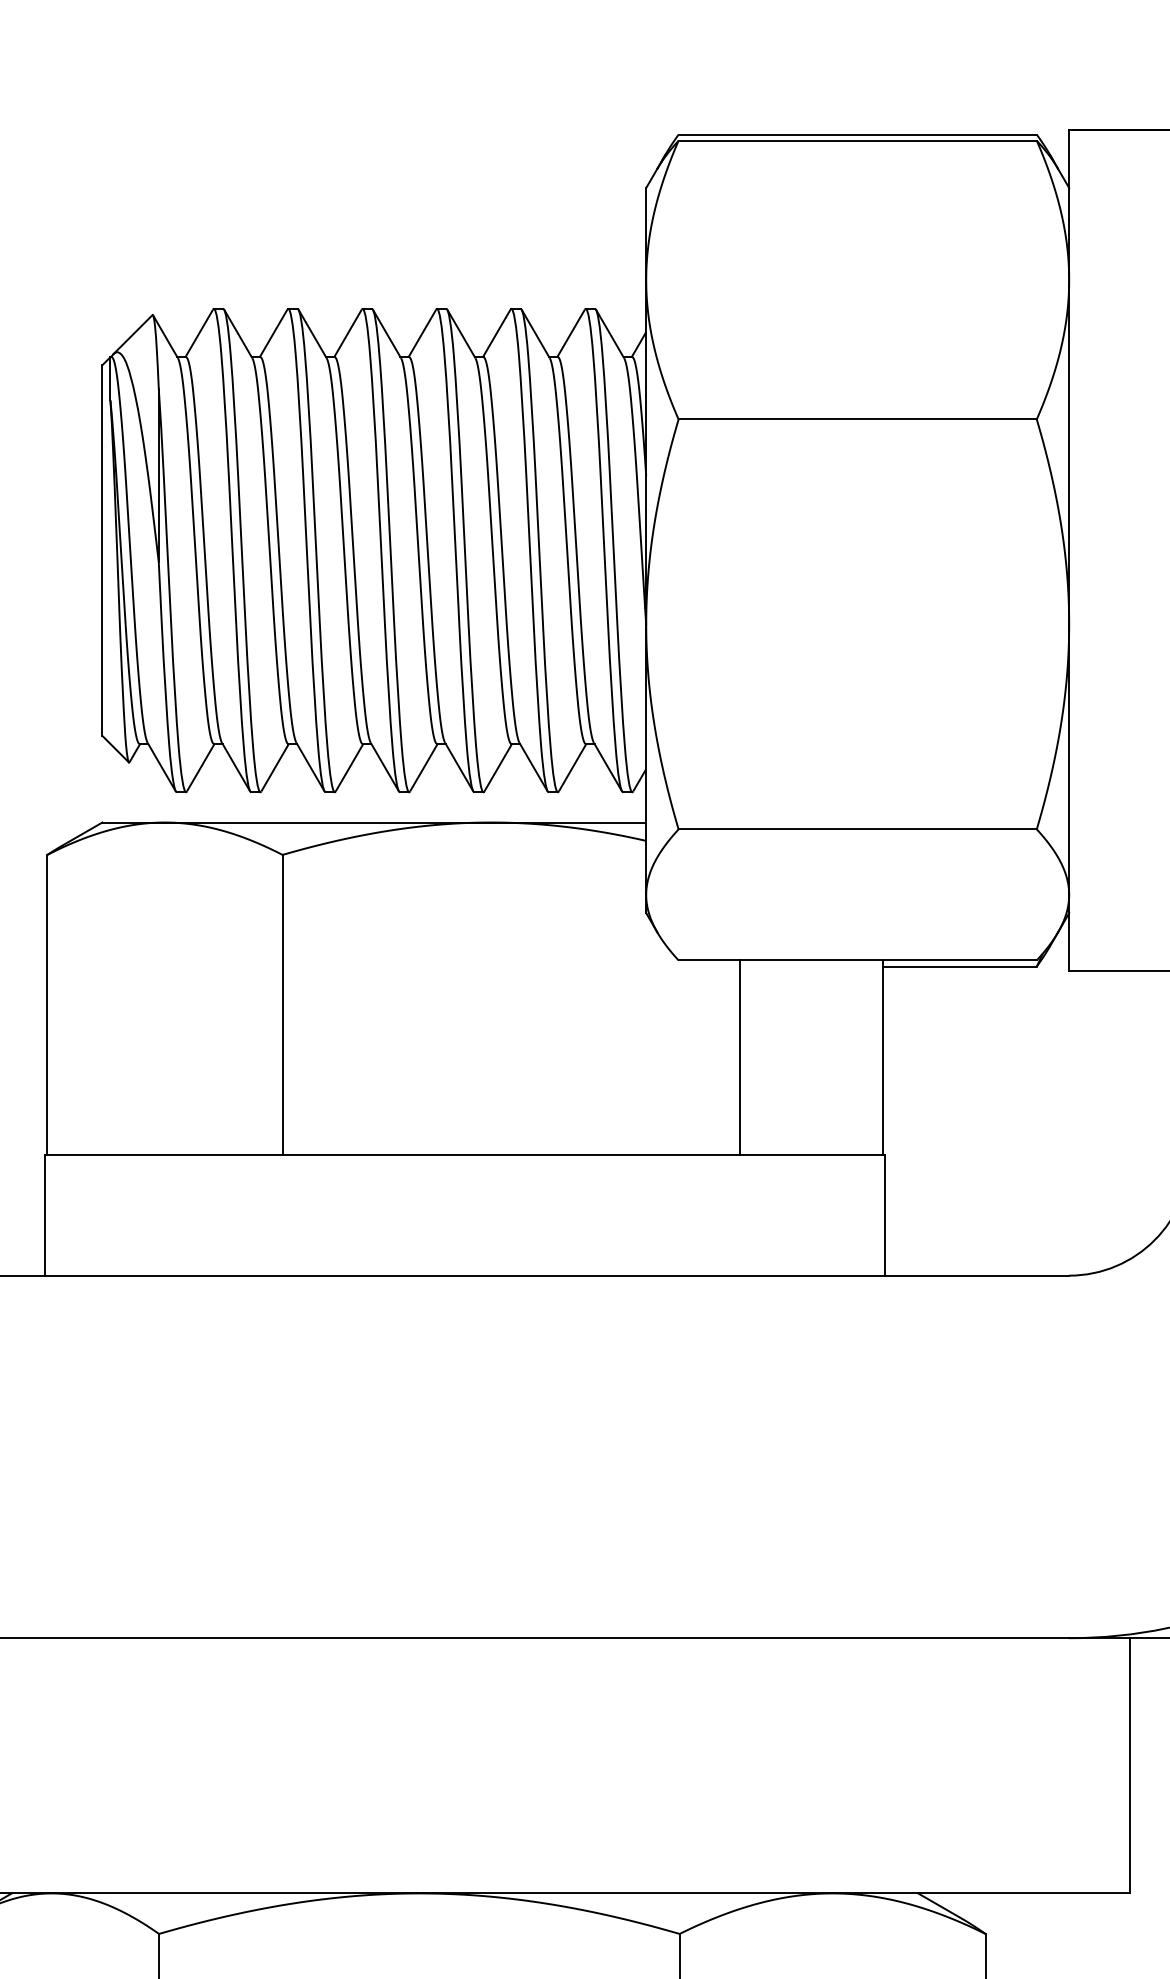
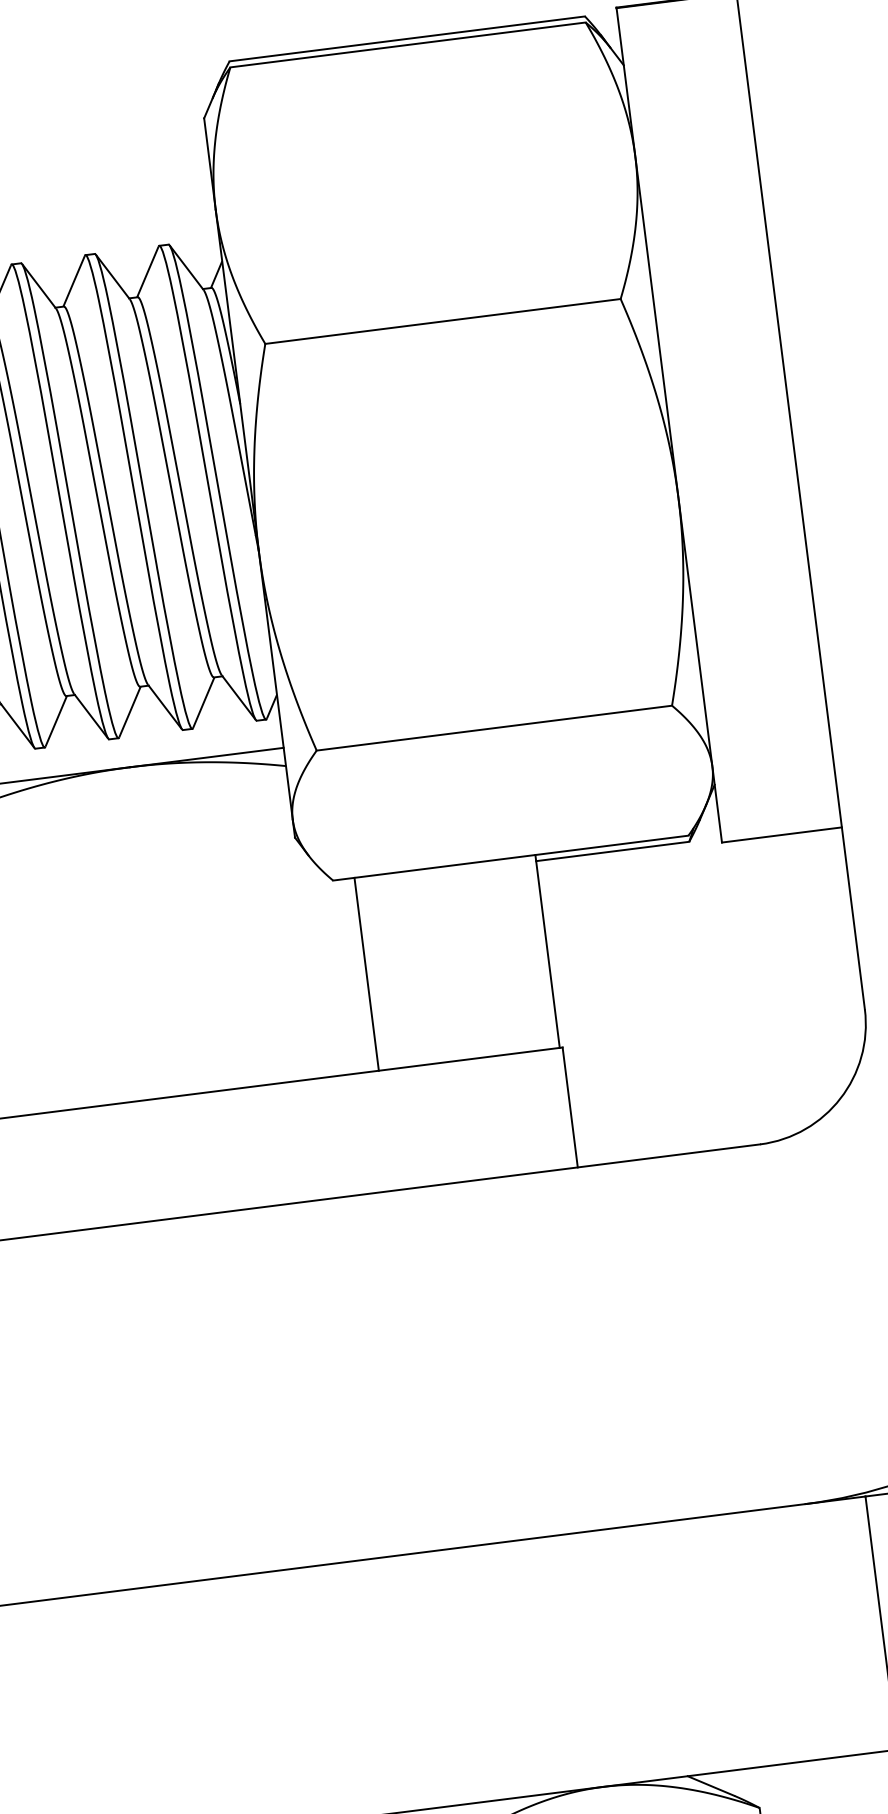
line: (740, 1057) -> (367, 974), moved

